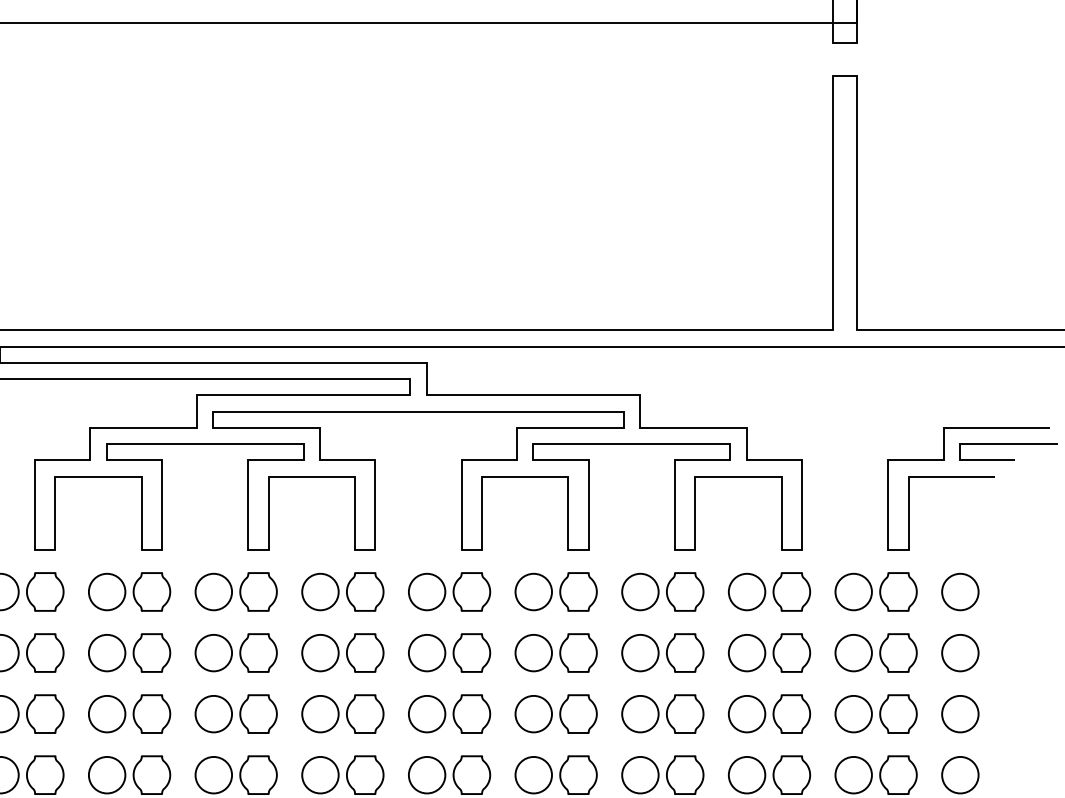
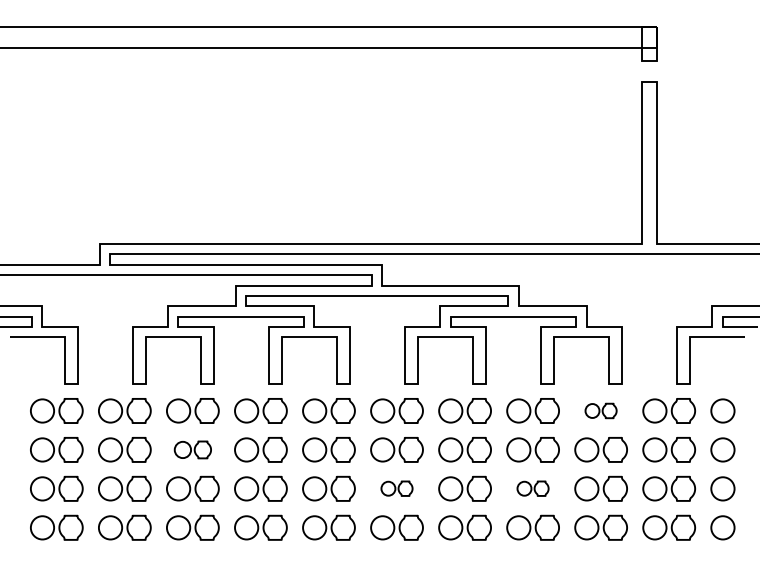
part: (768, 591) -> (600, 410), size x0.6
part: (128, 652) -> (192, 449), size x0.7
part: (448, 713) -> (396, 488), size x0.6
part: (661, 713) -> (532, 488), size x0.6

